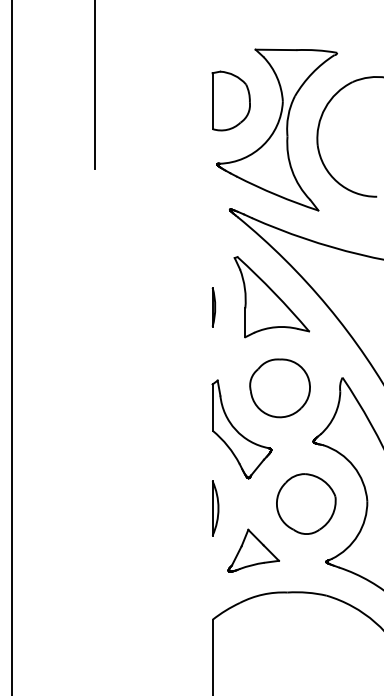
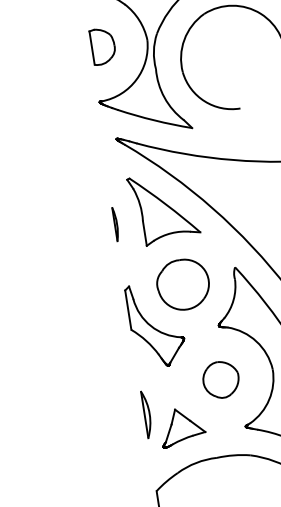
part: (230, 100) -> (102, 45), size x0.7
part: (306, 503) -> (221, 379), size x0.7
part: (215, 508) -> (147, 414), moved

